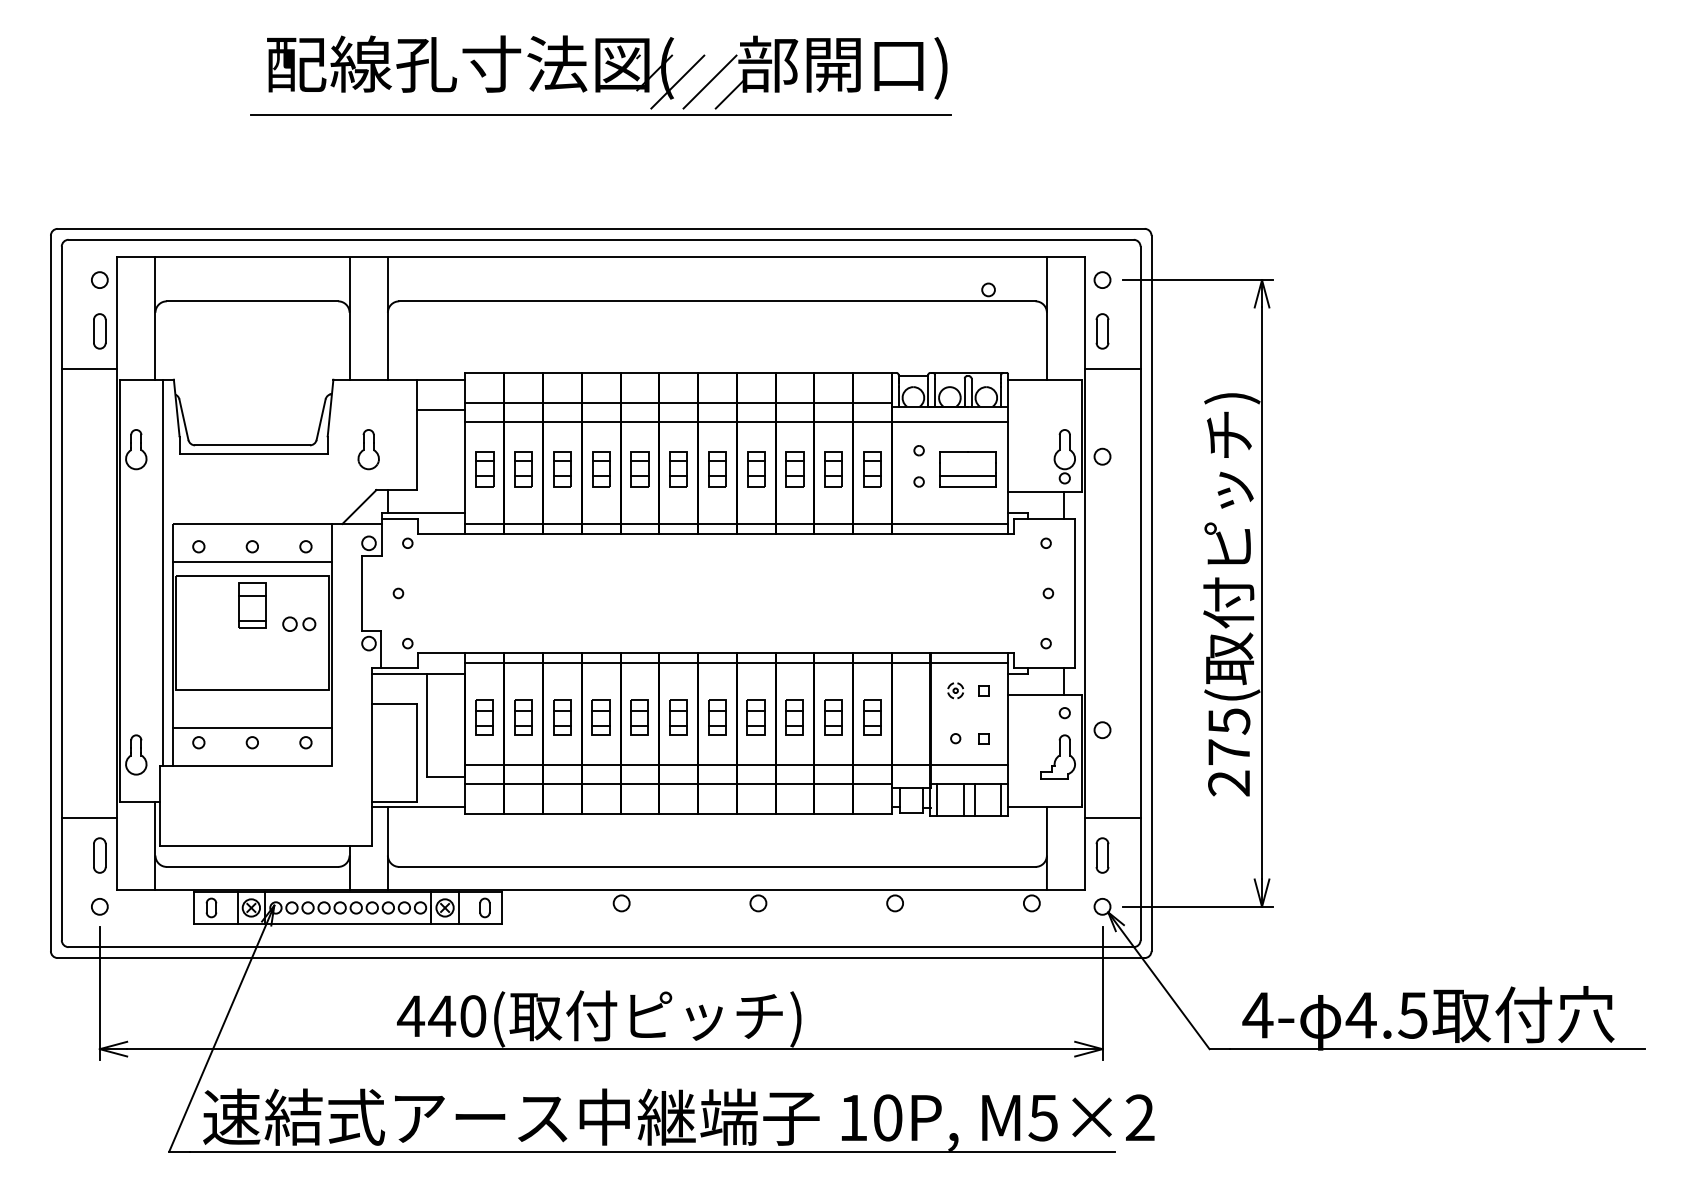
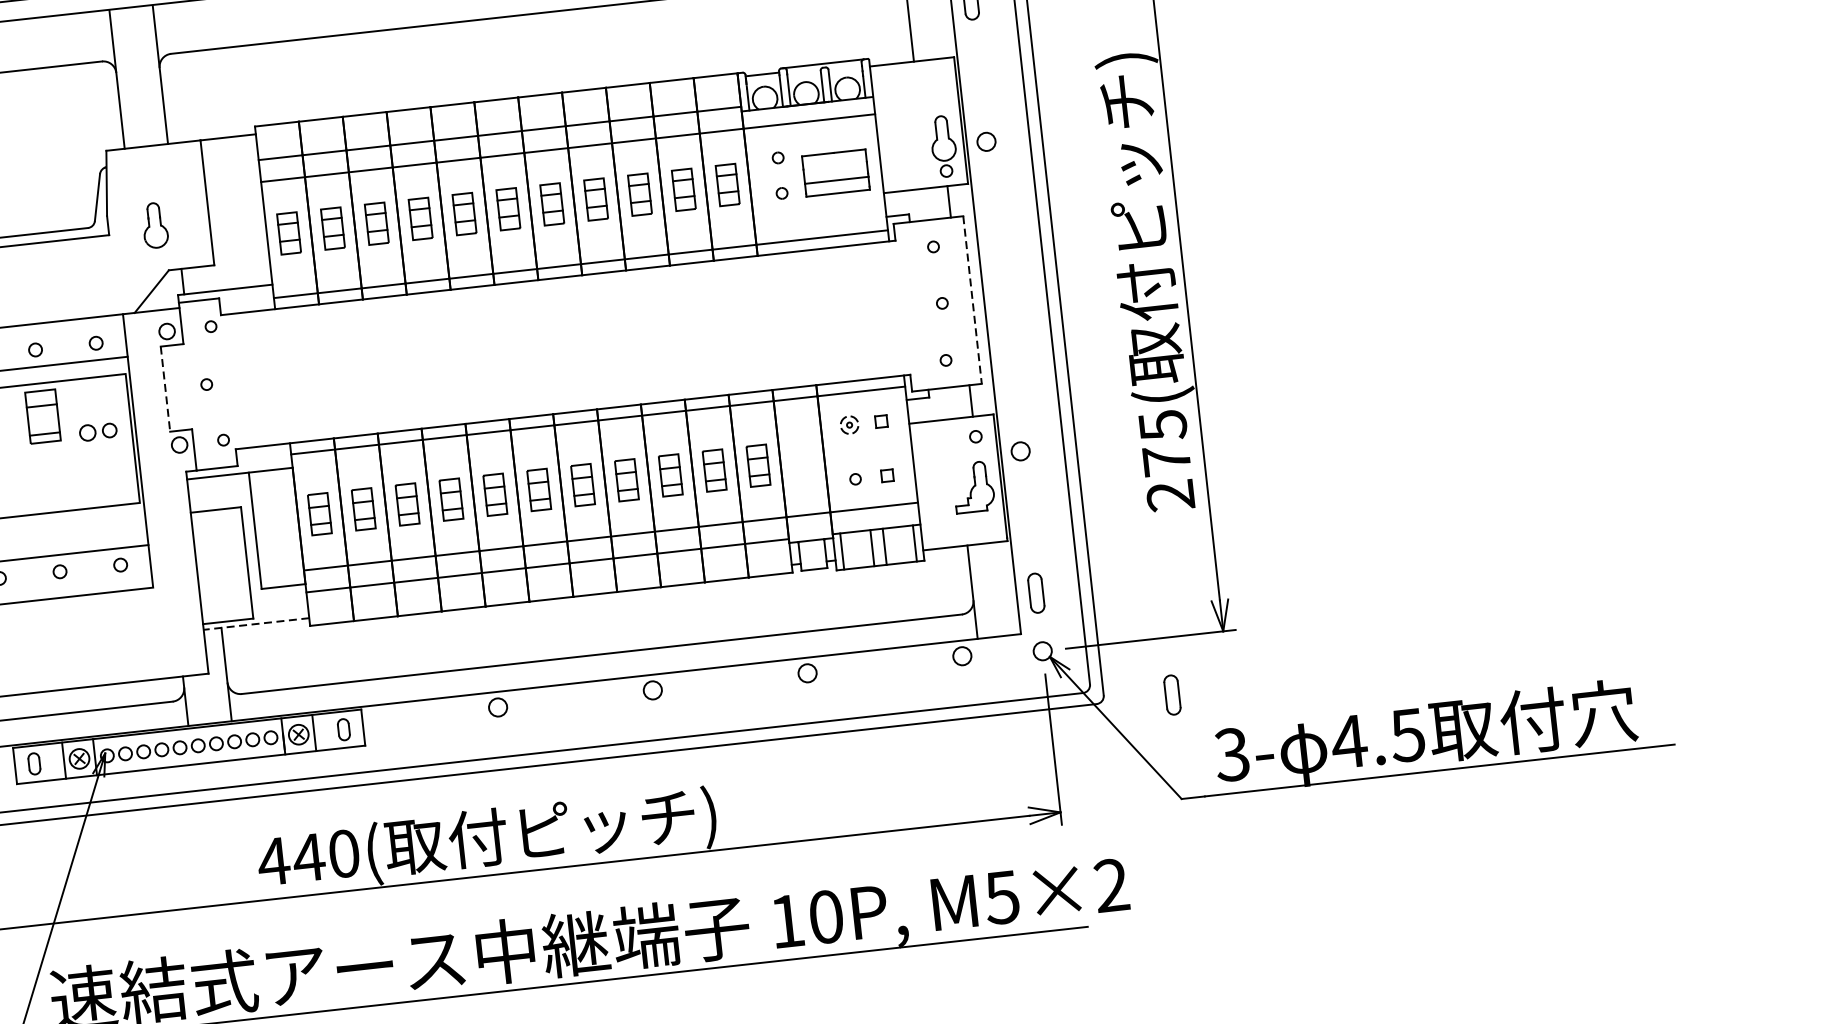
line: (1112, 369) -> (986, 41), removed
line: (440, 409) -> (231, 171), removed
line: (362, 593) -> (166, 389), solid -> dashed
line: (1075, 593) -> (973, 300), solid -> dashed
line: (418, 807) -> (256, 624), solid -> dashed
line: (1112, 817) -> (1042, 548), removed
part: (1211, 957) -> (1172, 695), added
text: (1257, 1014) -> (1231, 753), 4- -> 3-

